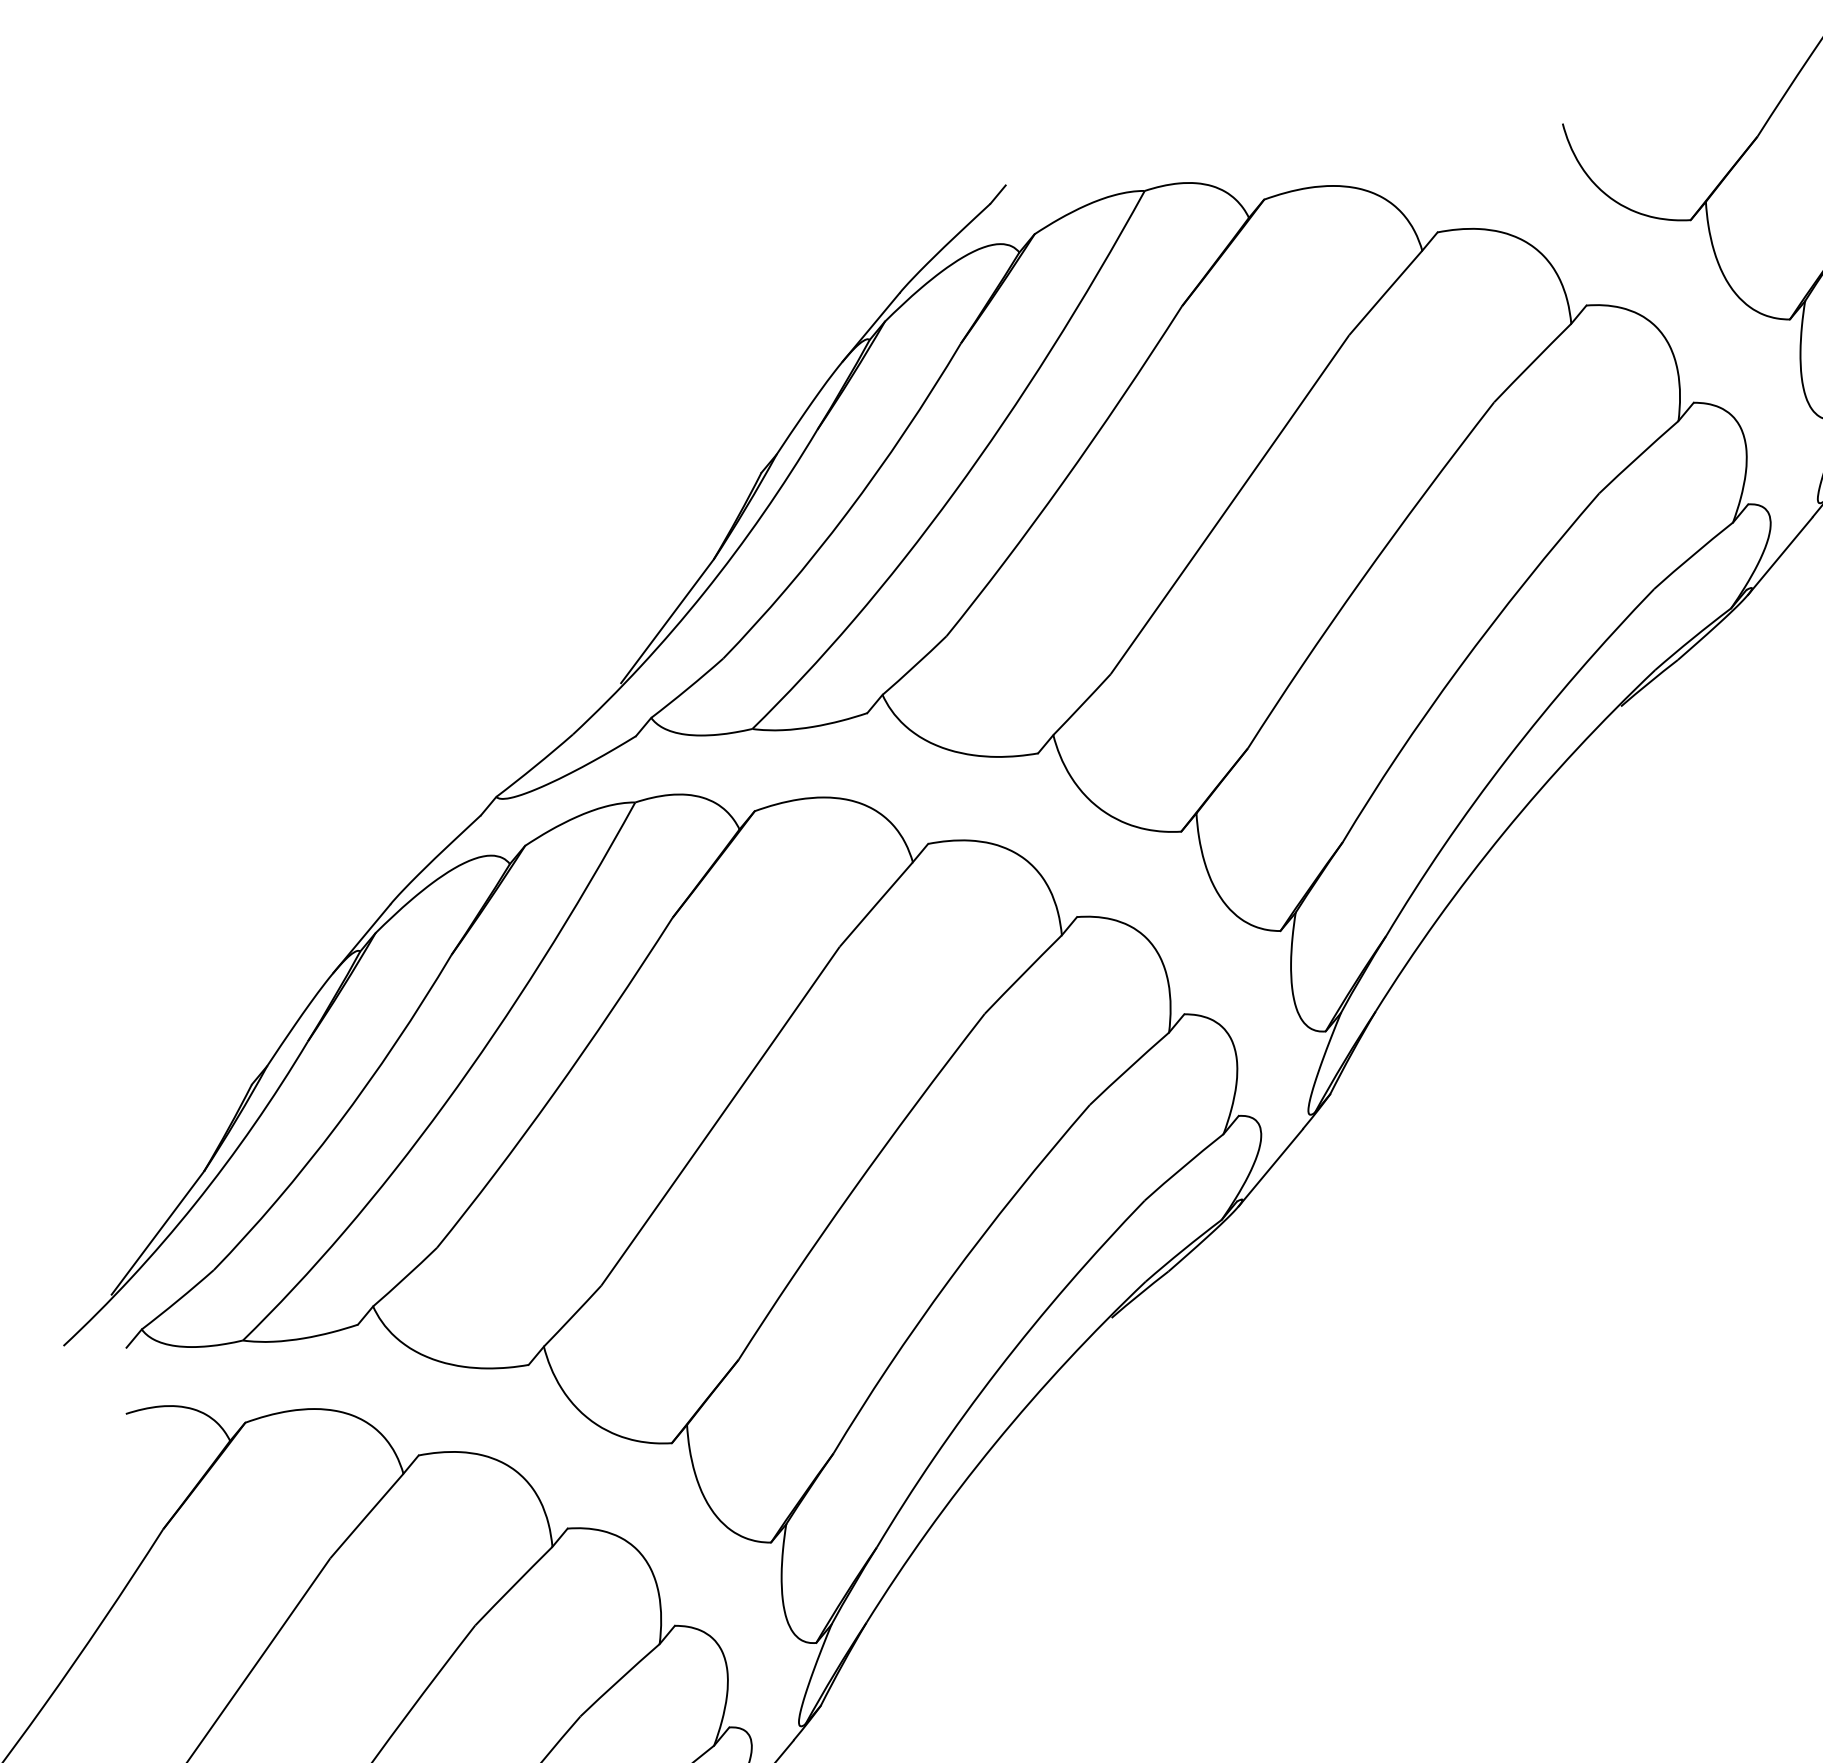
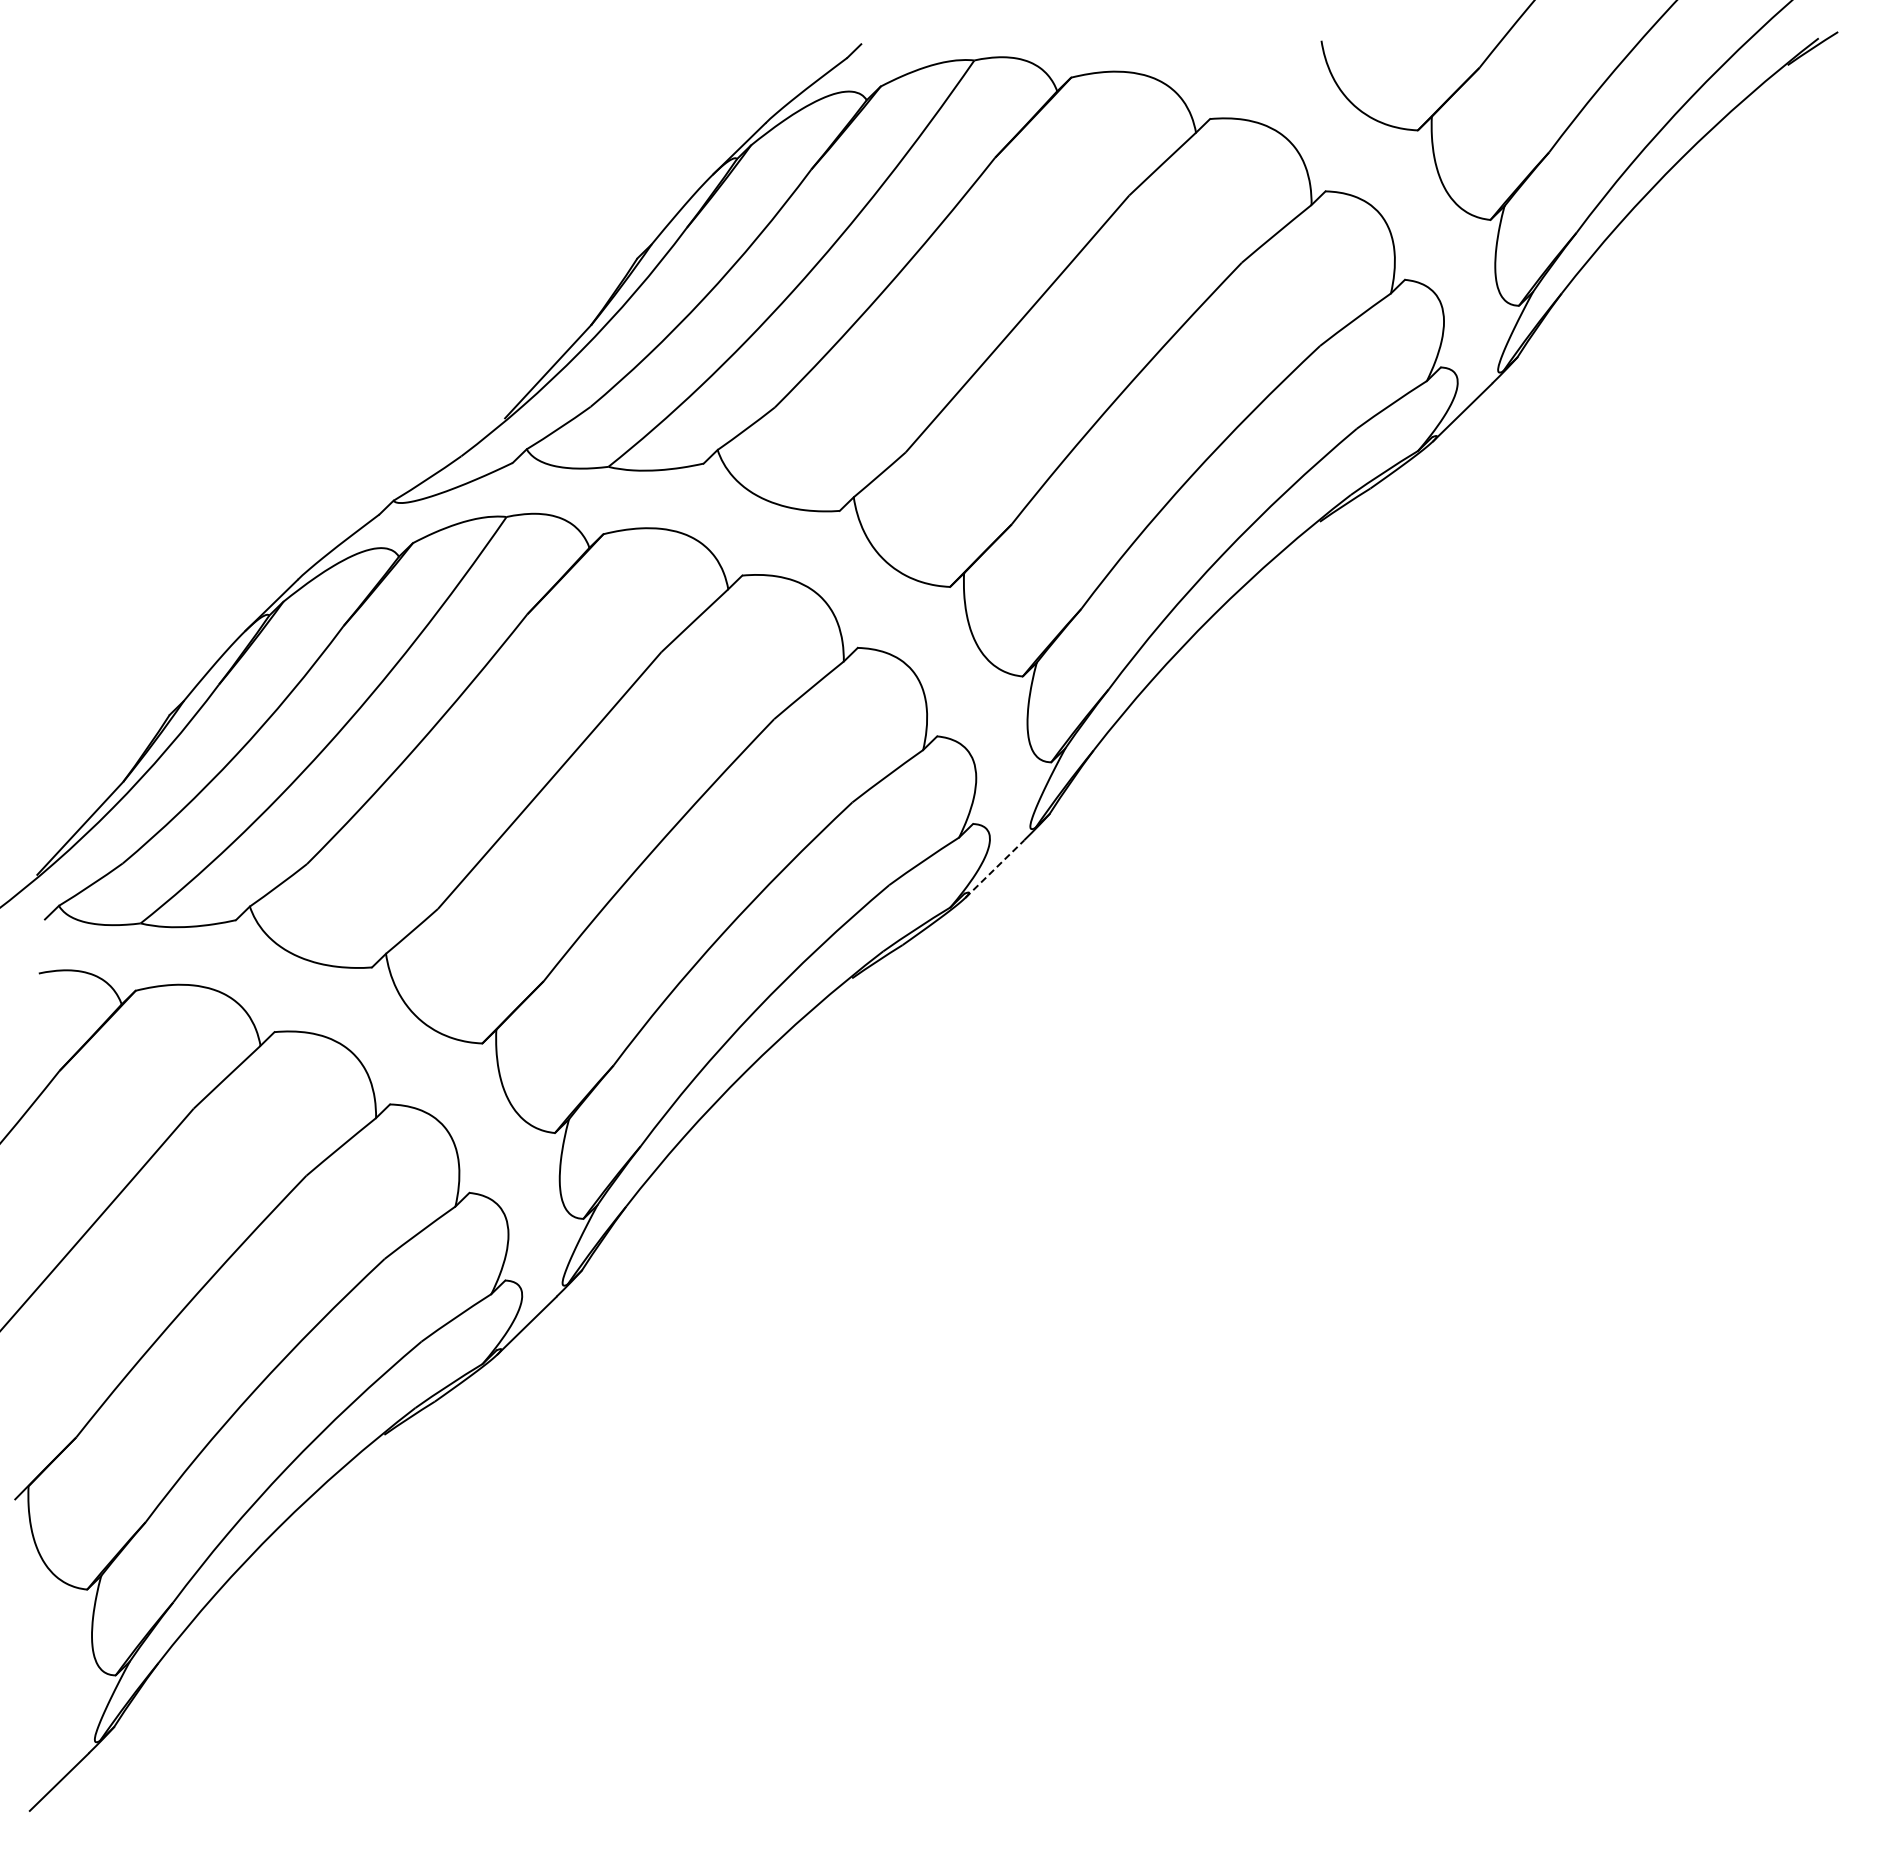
line: (1271, 1167) -> (995, 868), solid -> dashed

